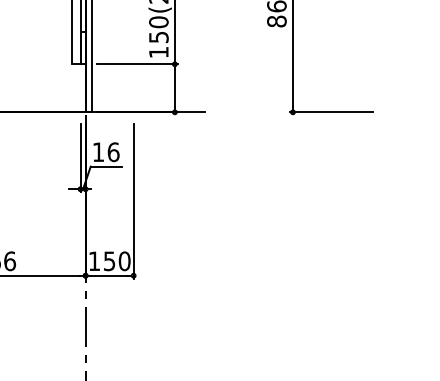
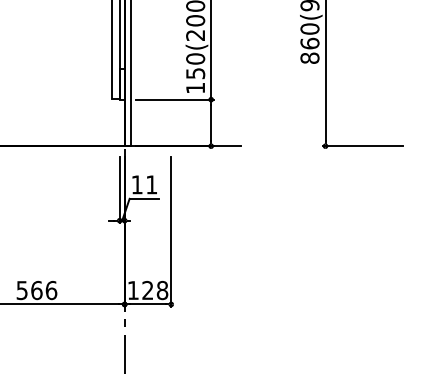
text: (113, 151) -> (151, 184), 16 -> 11
text: (117, 261) -> (155, 290), 150 -> 128

